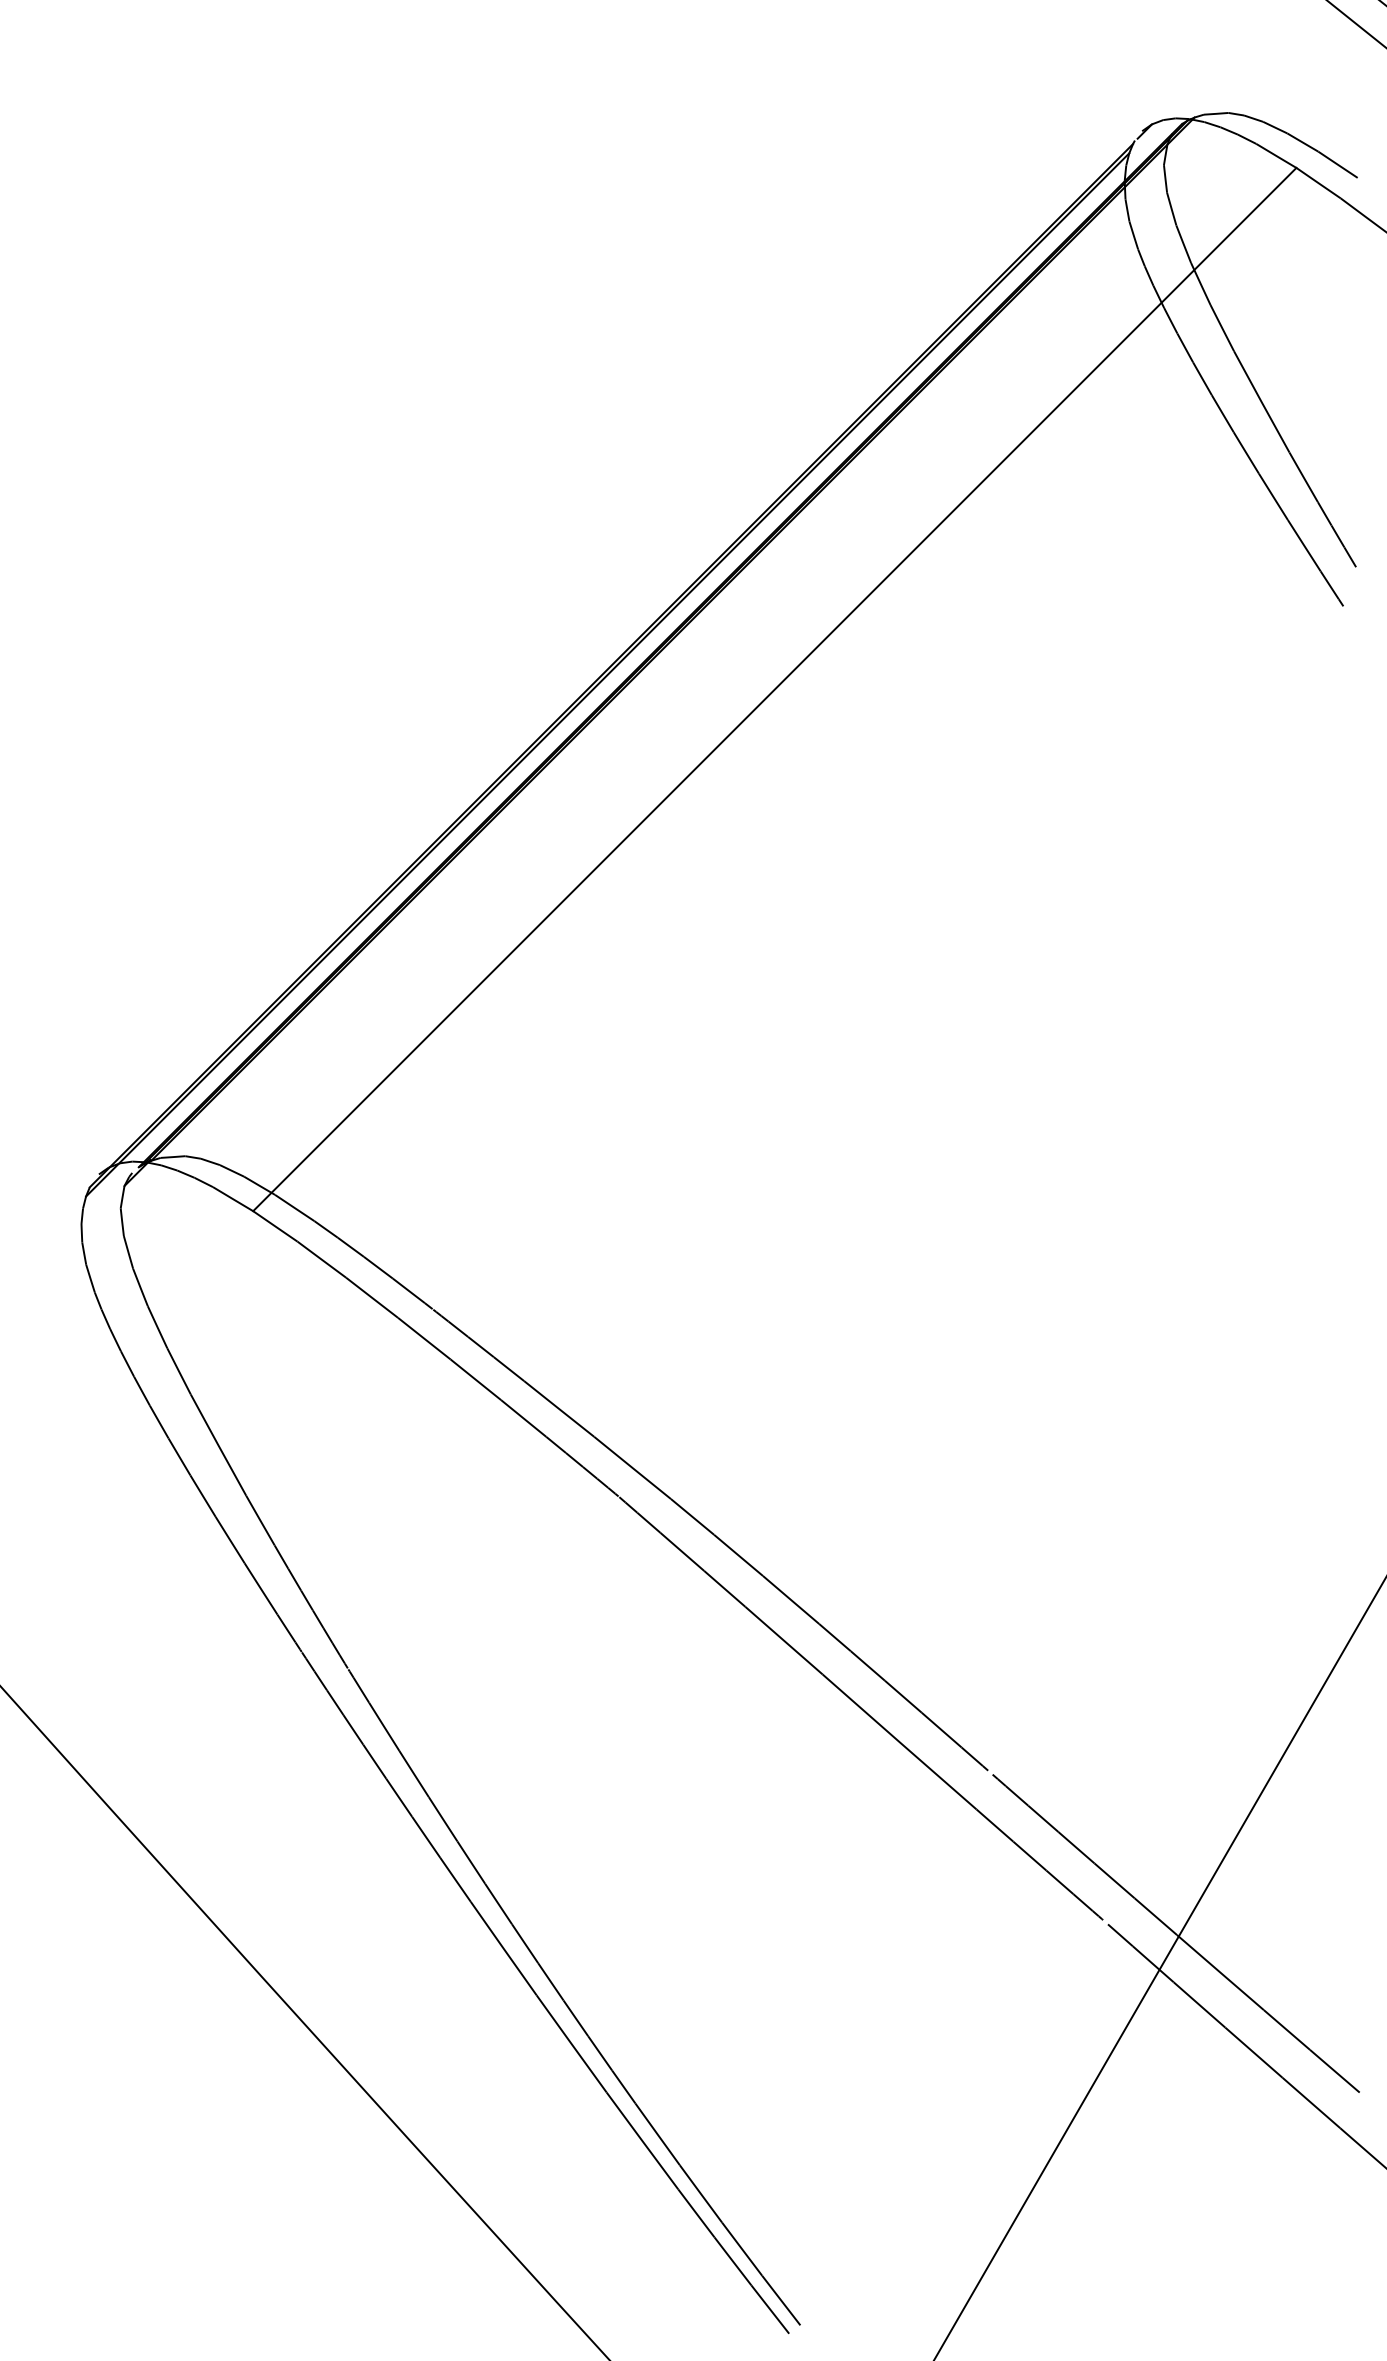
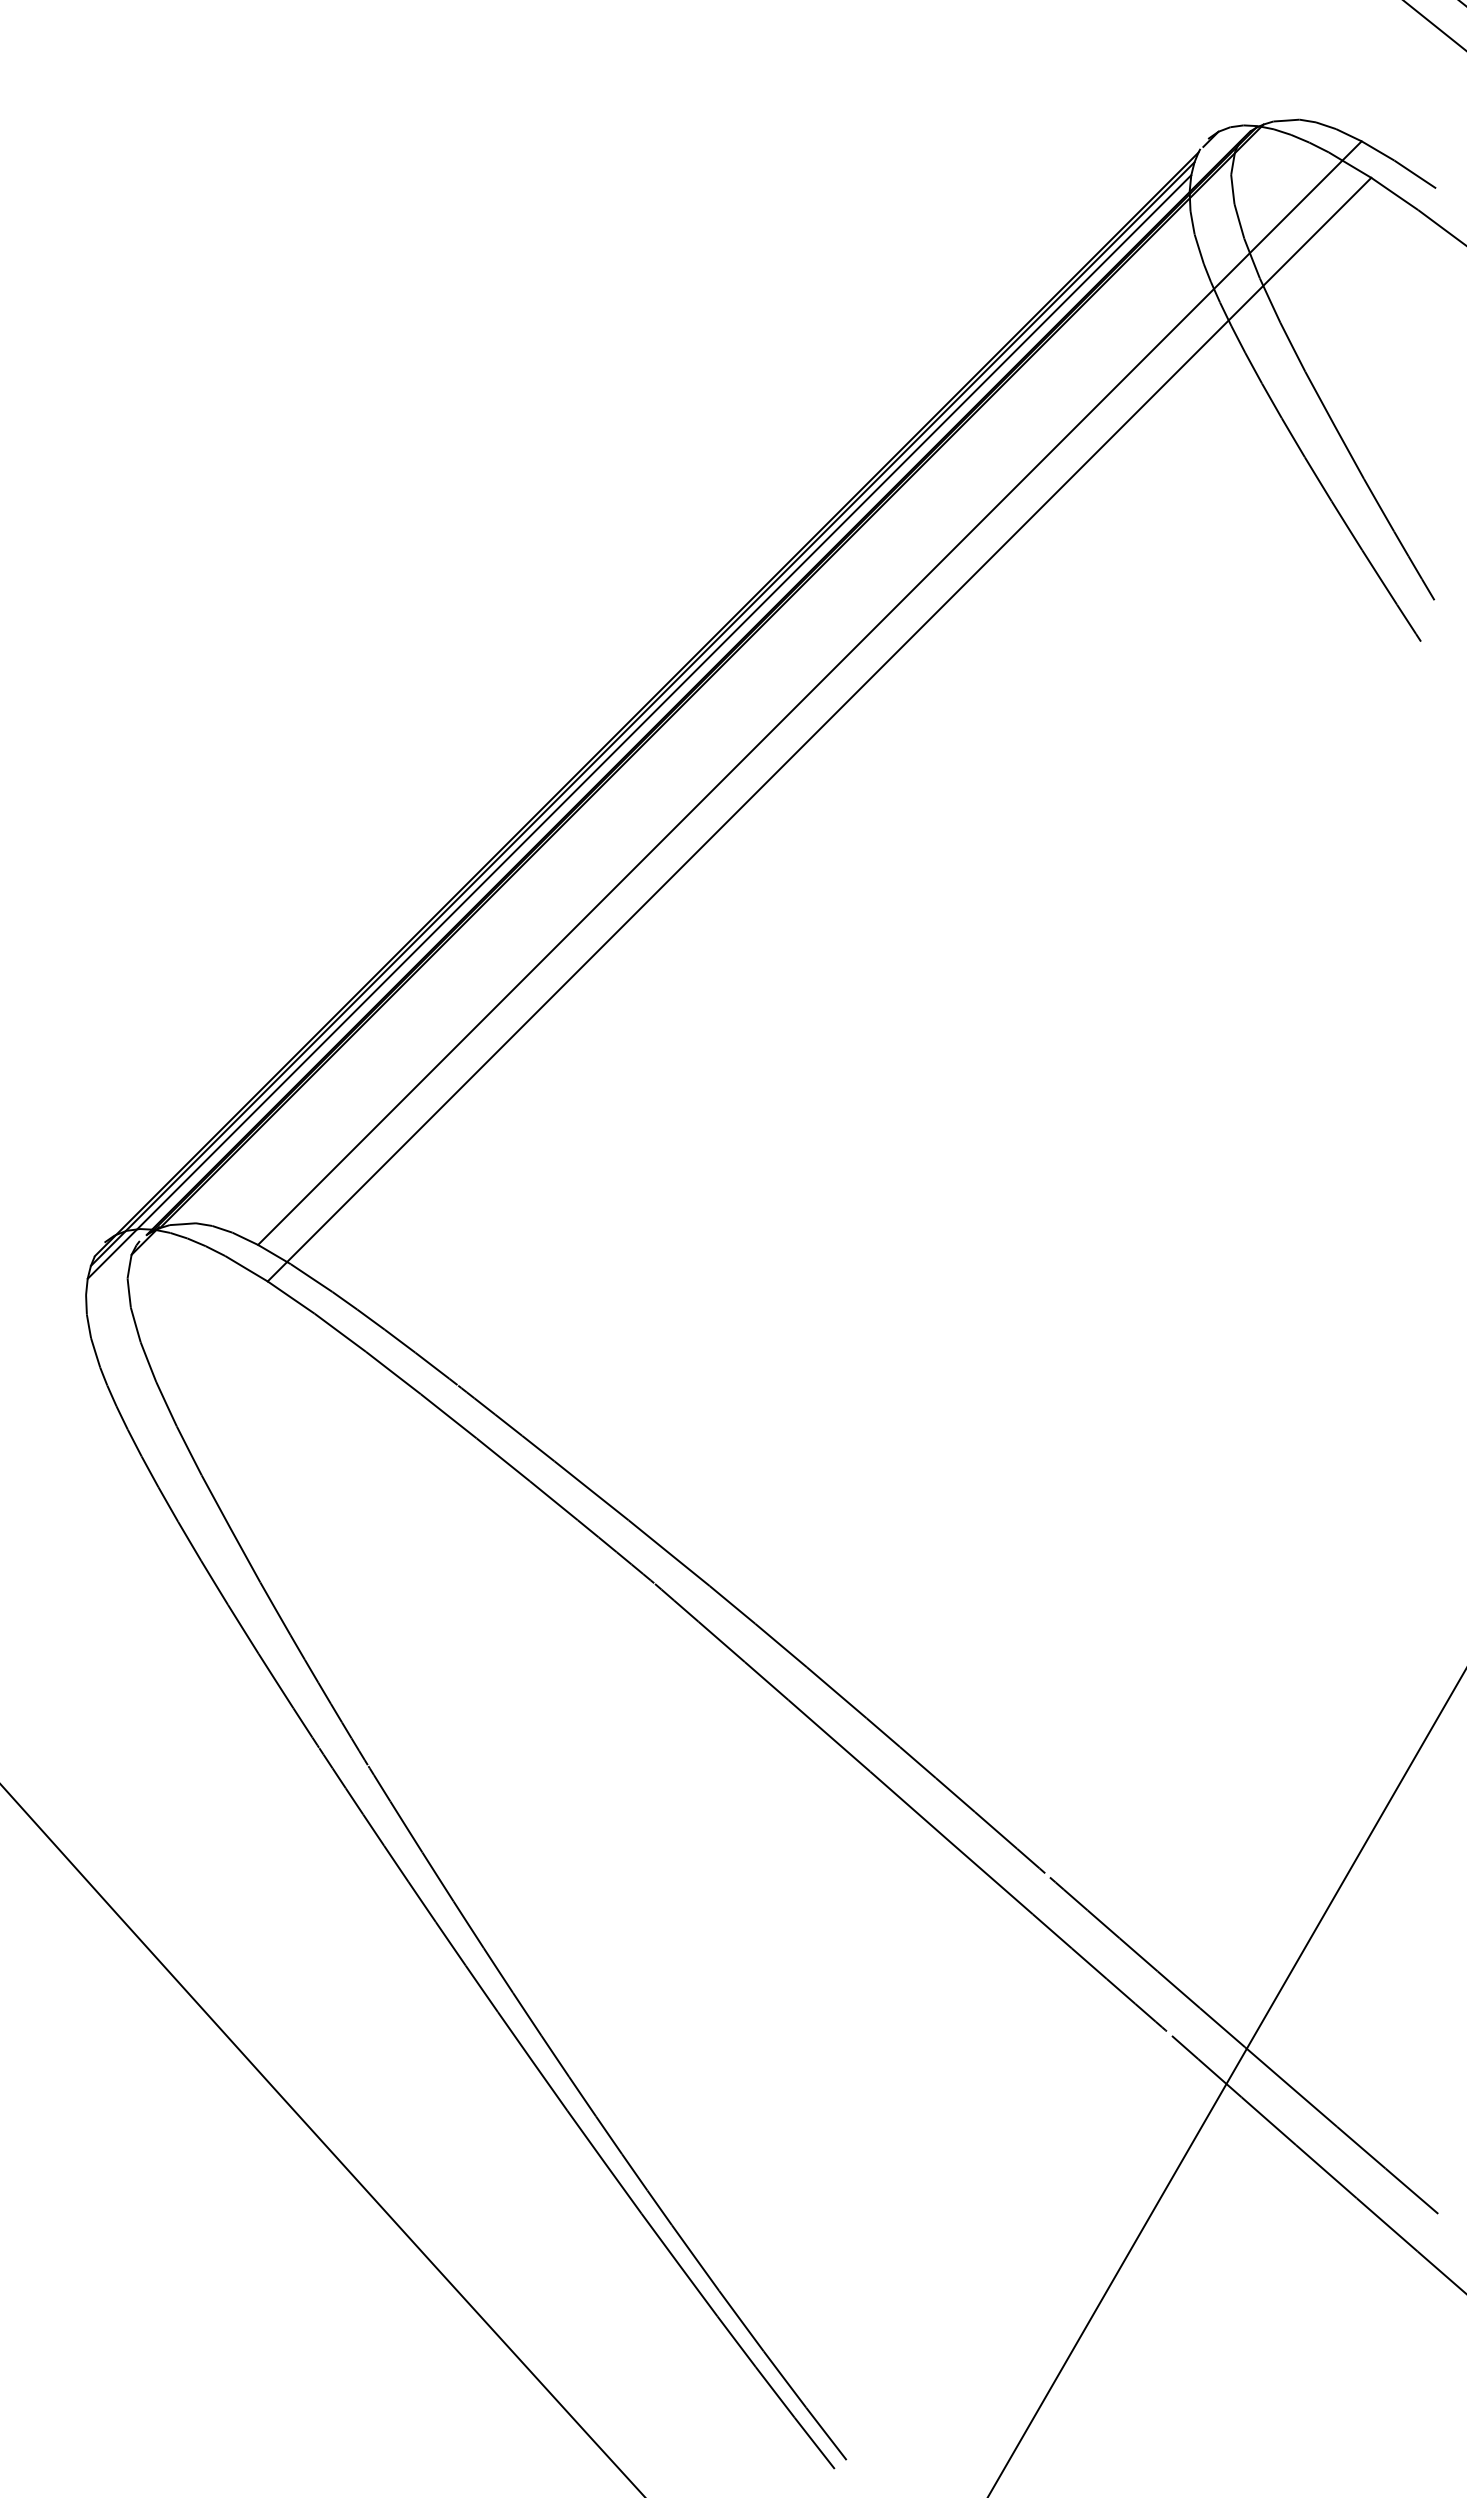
line: (765, 654) -> (809, 692), added
line: (604, 686) -> (639, 726), added

